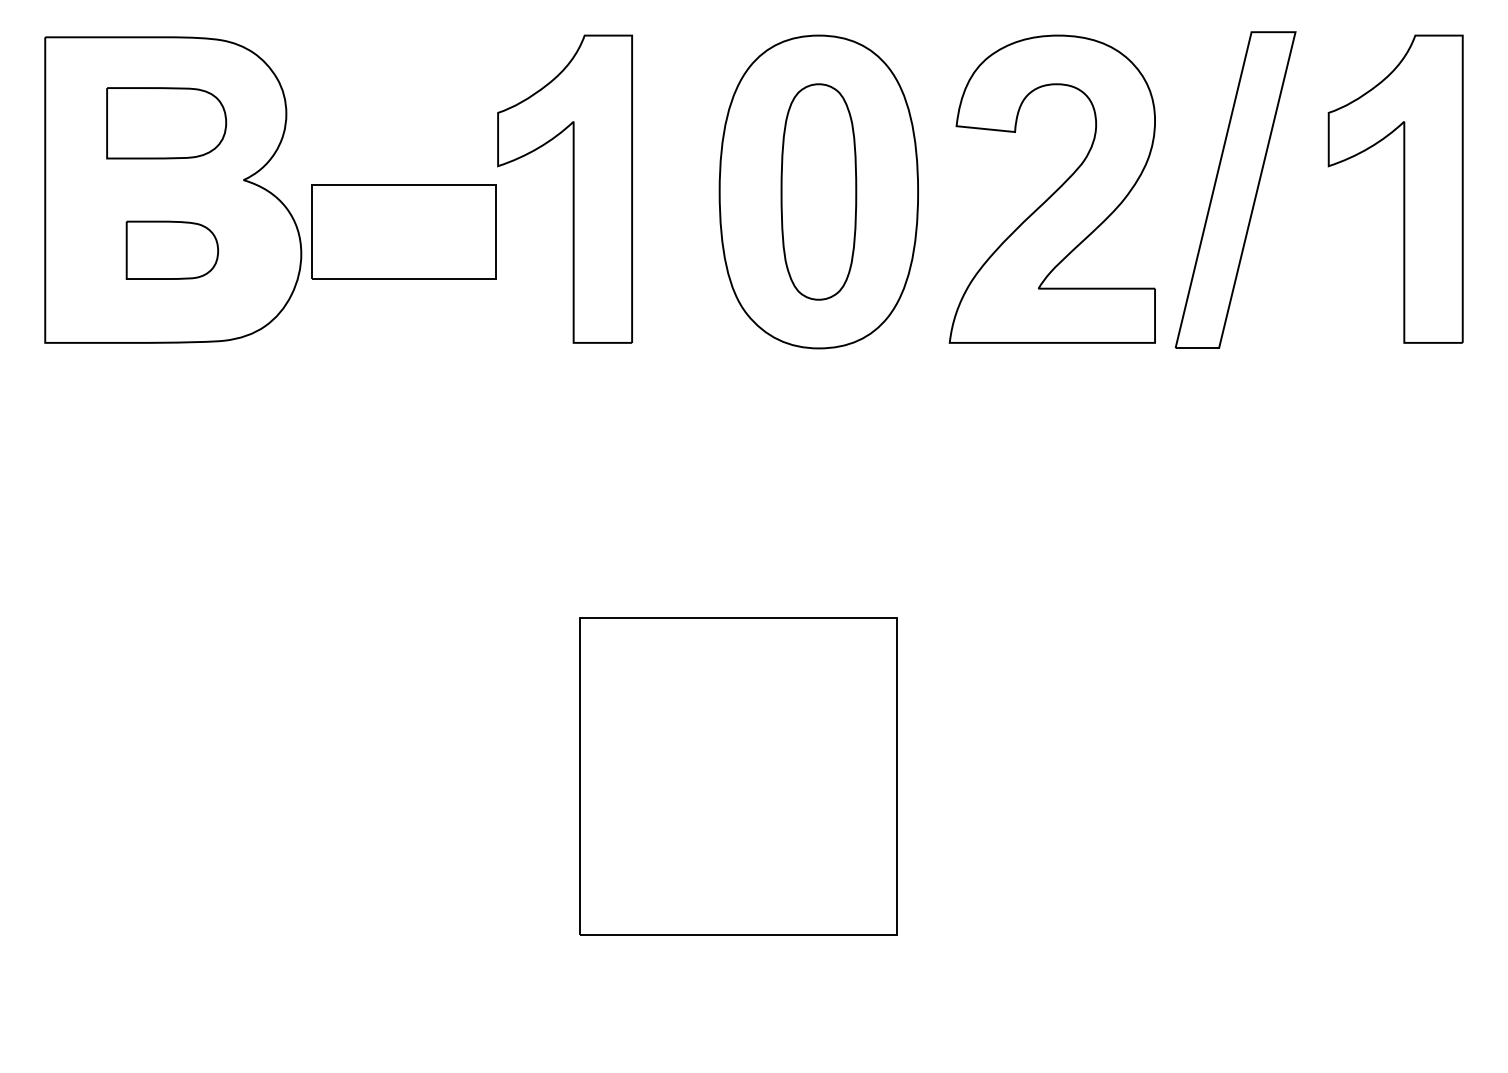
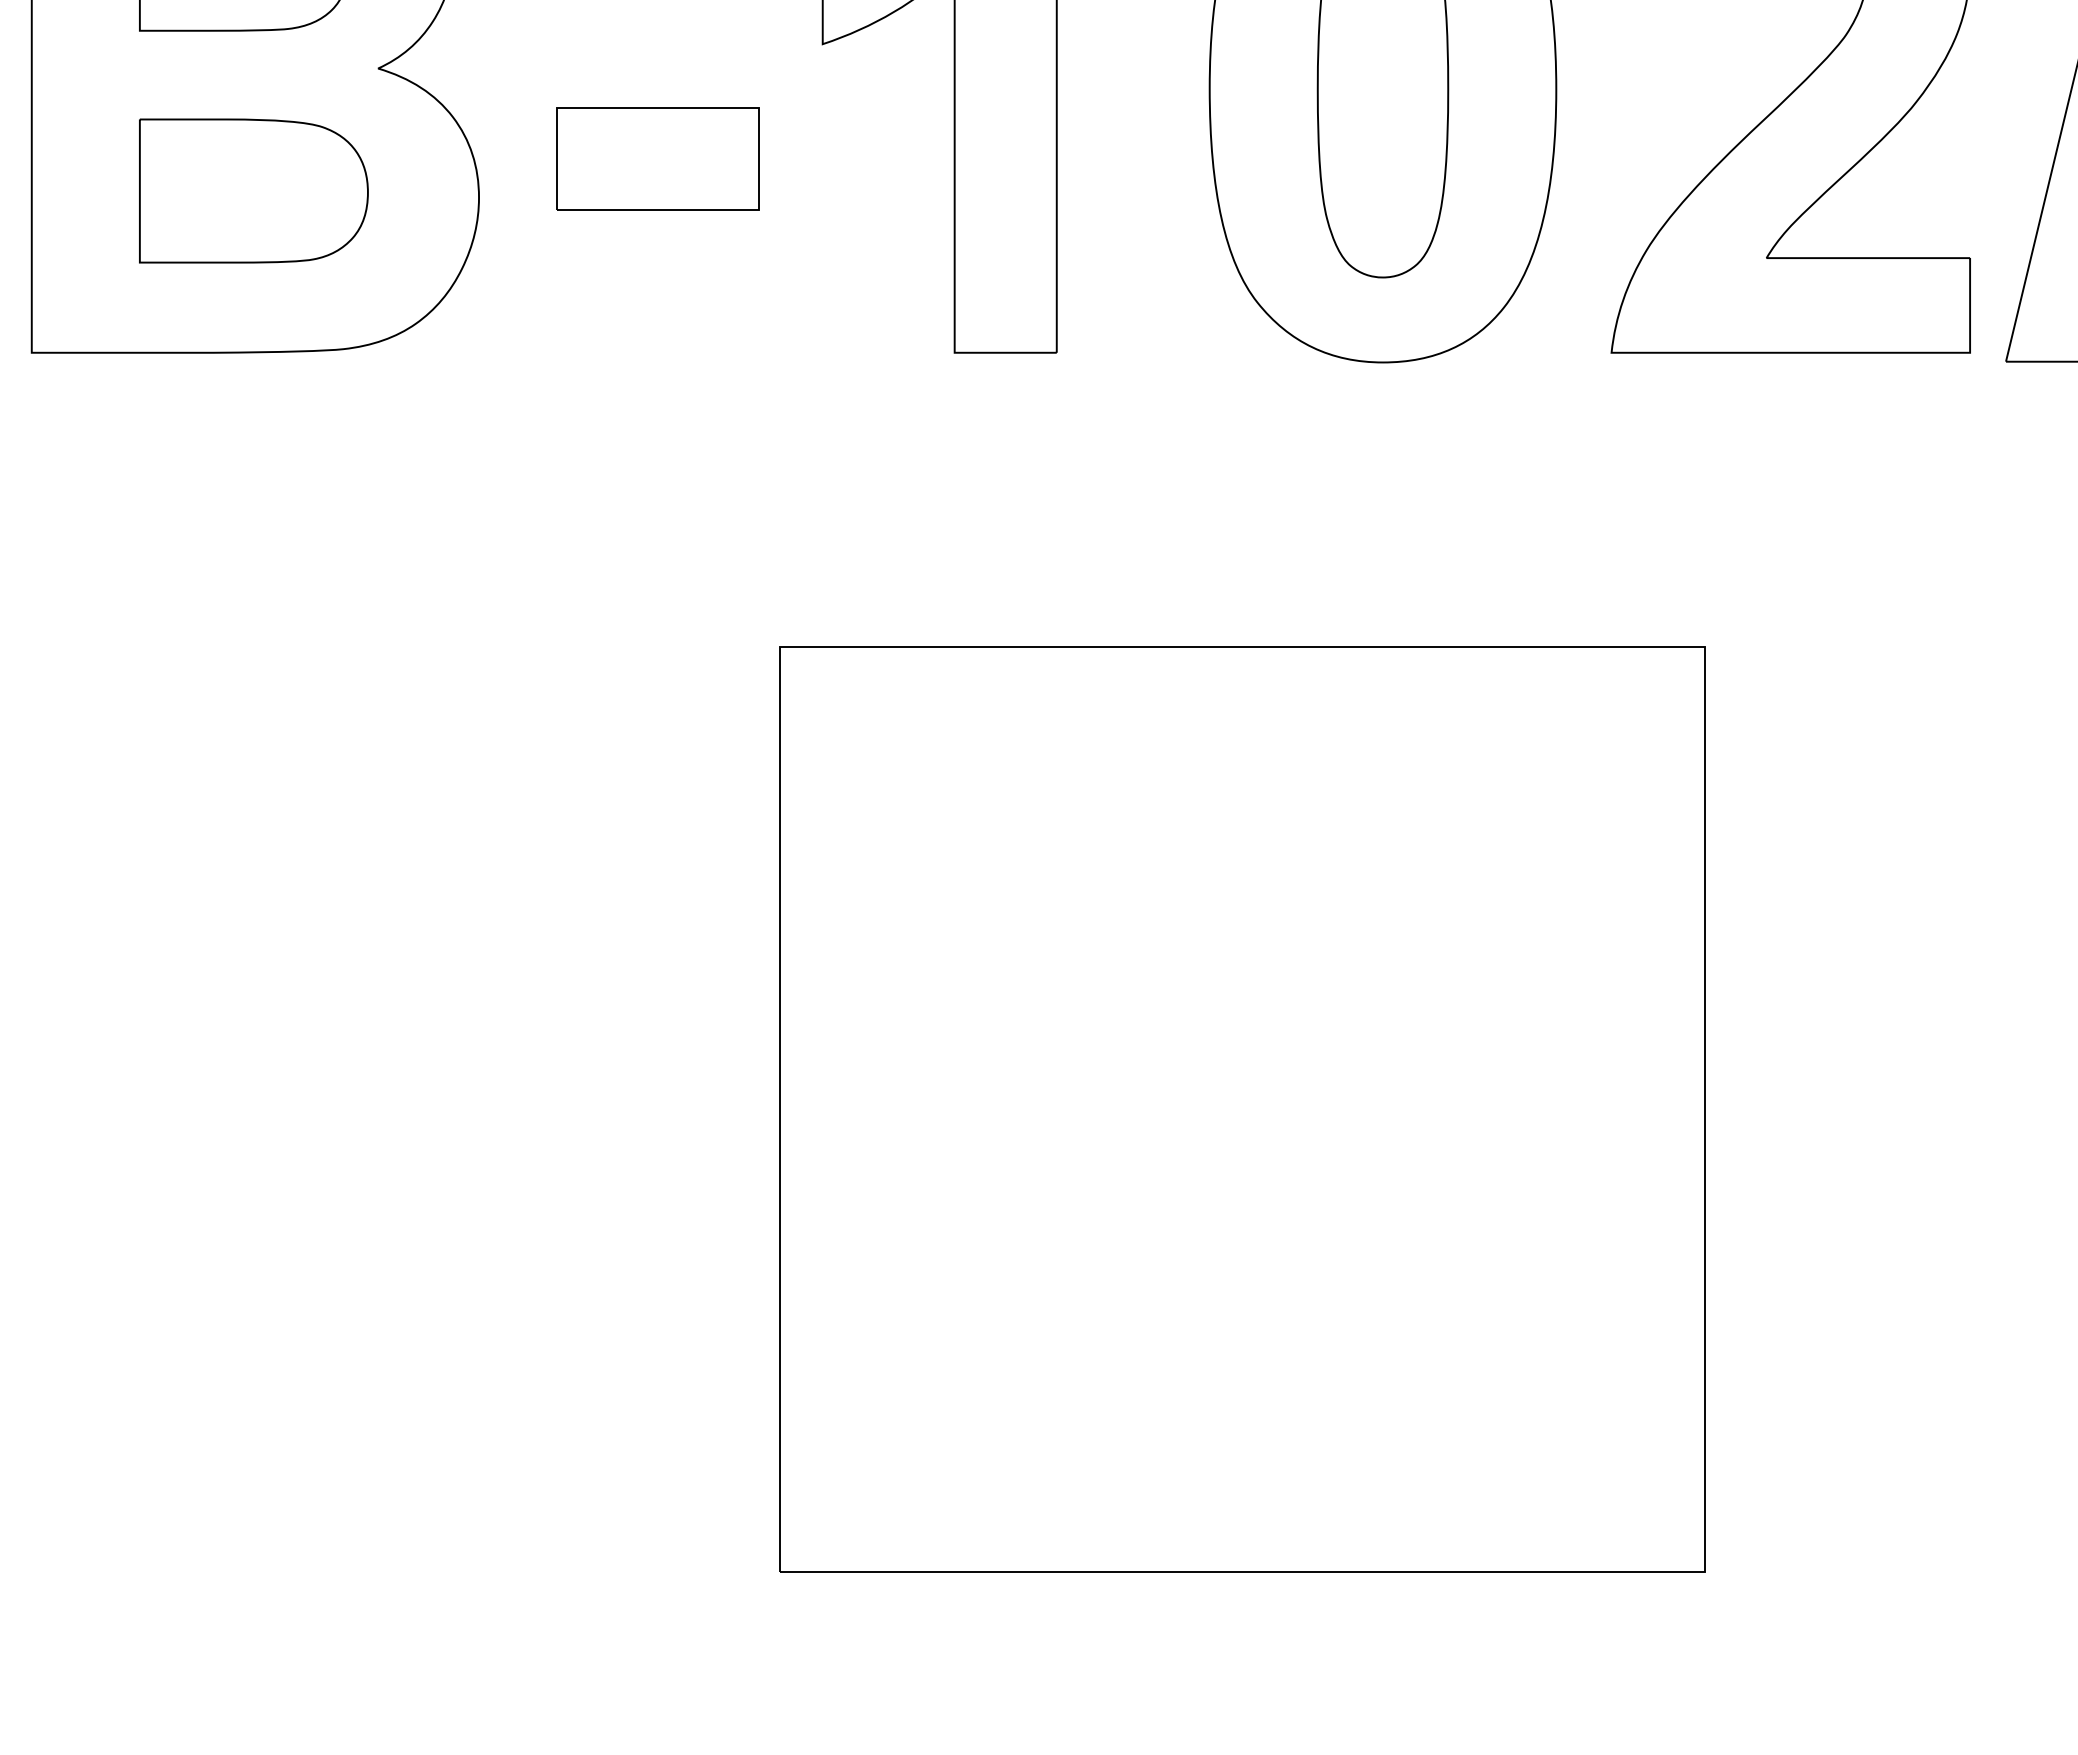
part: (403, 231) -> (657, 158), size x0.62
part: (172, 250) -> (254, 191), size x1.43
part: (738, 776) -> (1242, 1110), size x1.67

